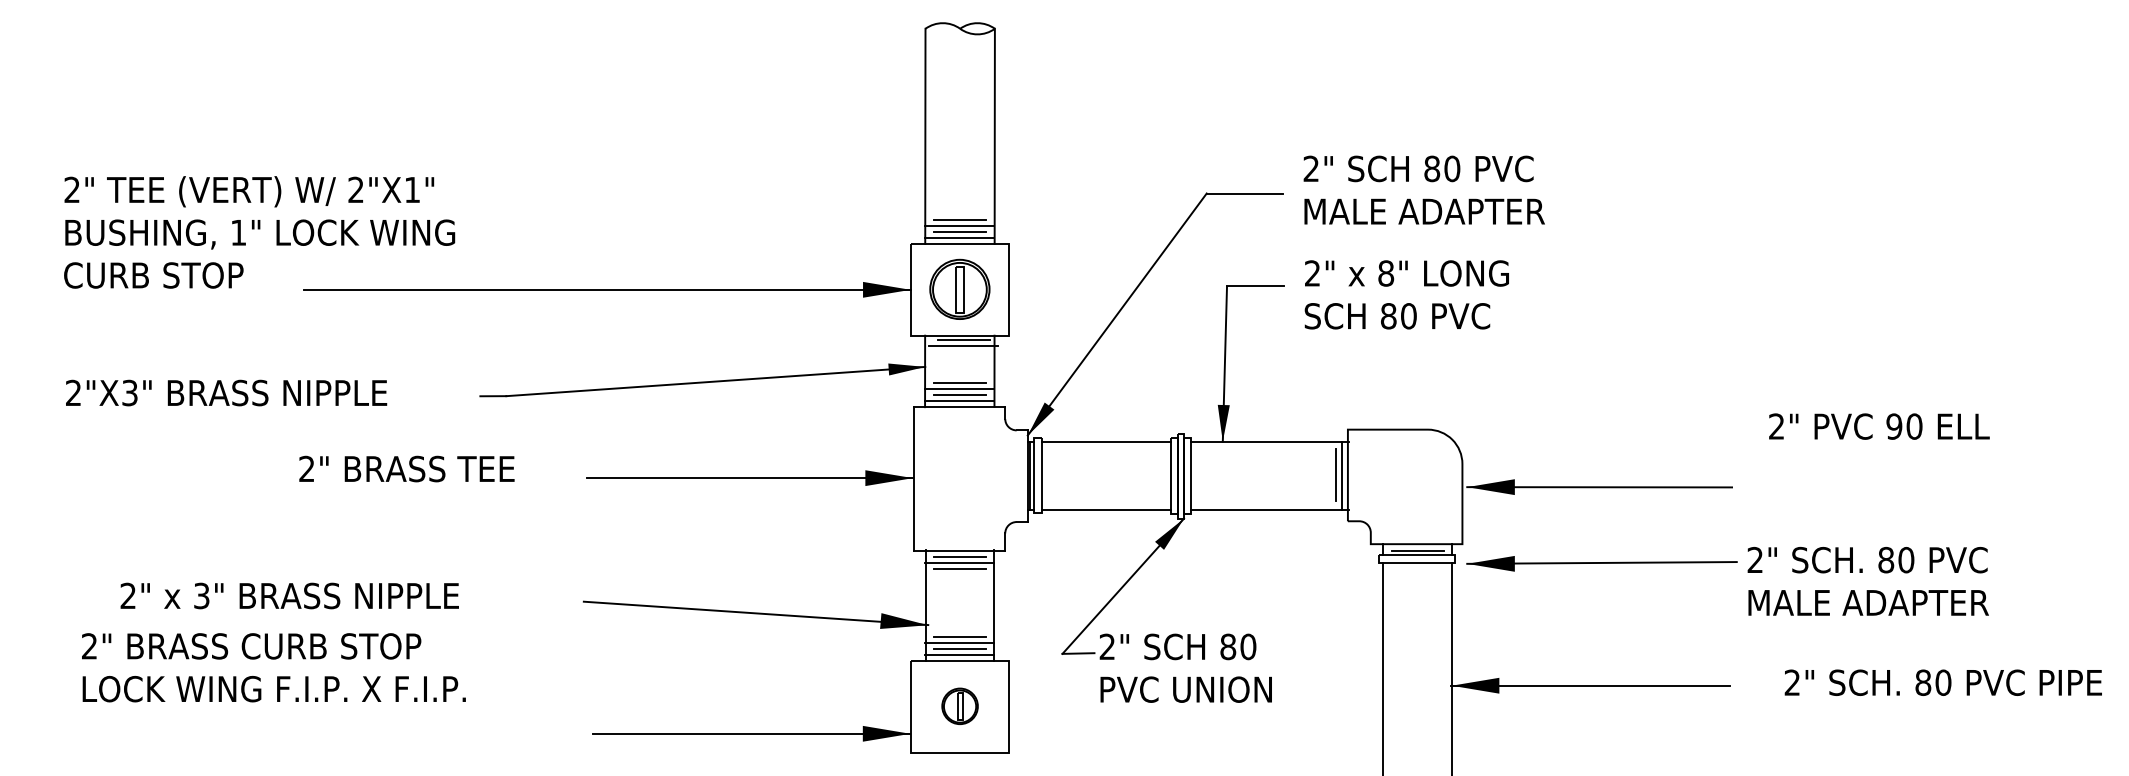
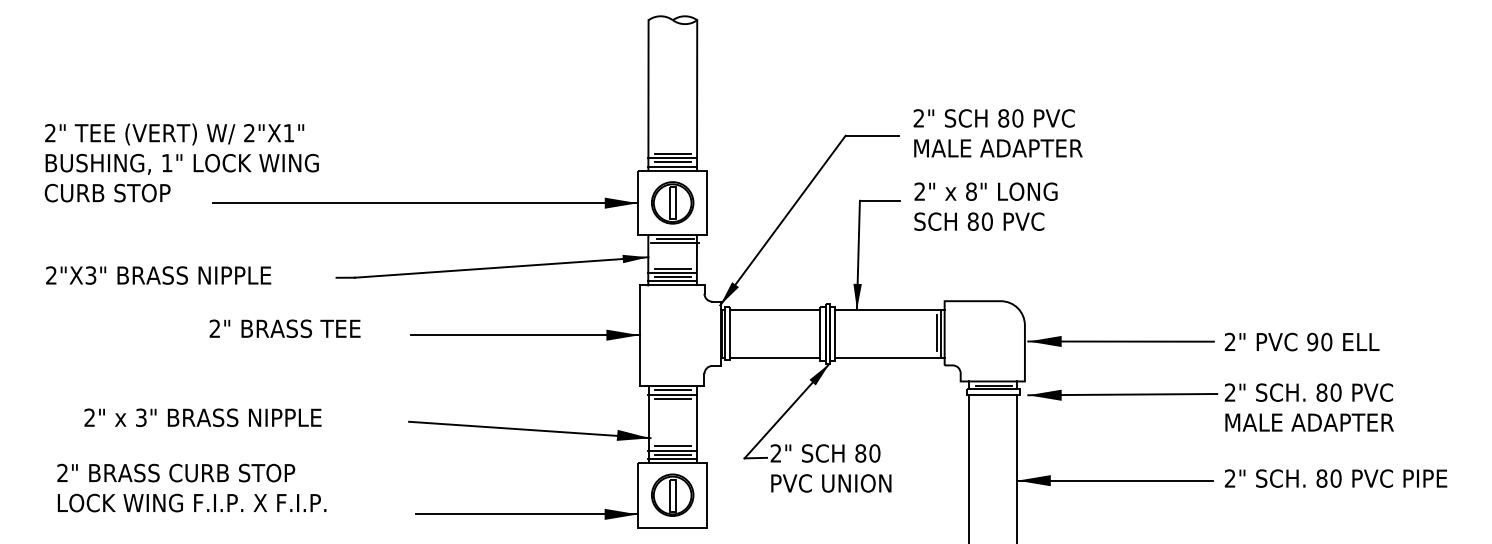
text: (1878, 425) -> (1301, 341), moved
text: (273, 666) -> (191, 487), moved
text: (1942, 682) -> (1335, 478), moved
part: (959, 705) -> (672, 494), size x1.67

